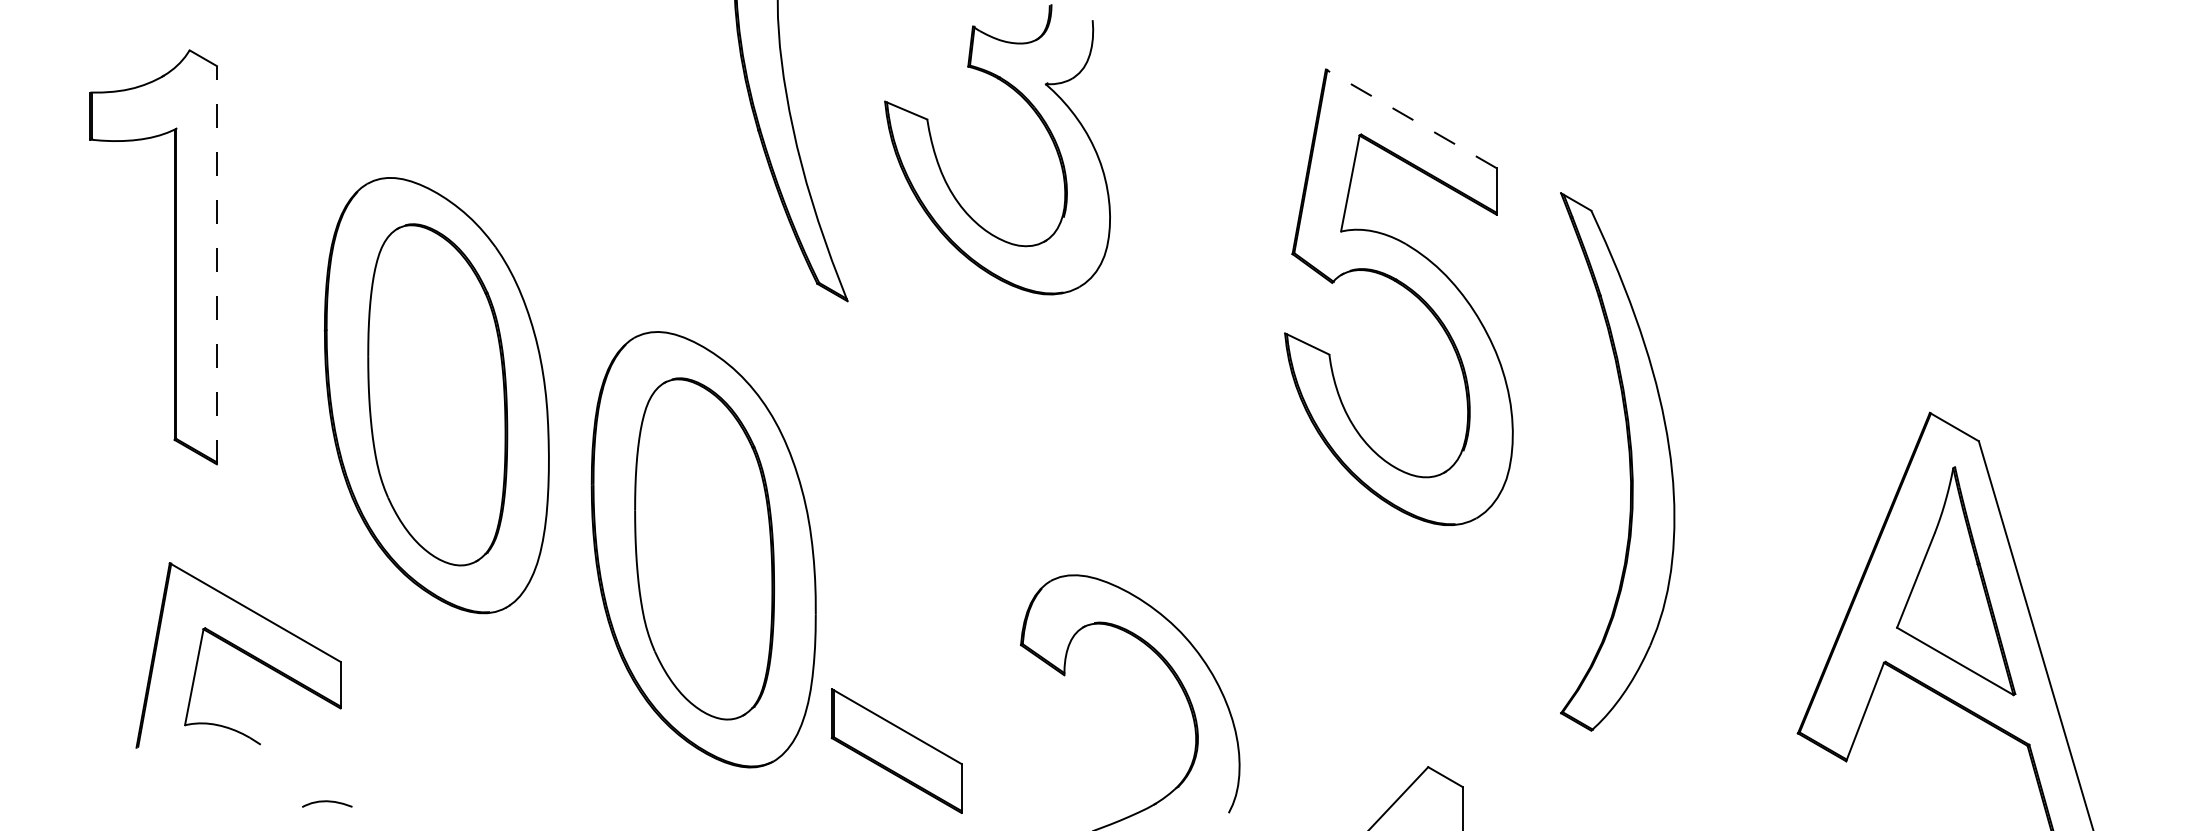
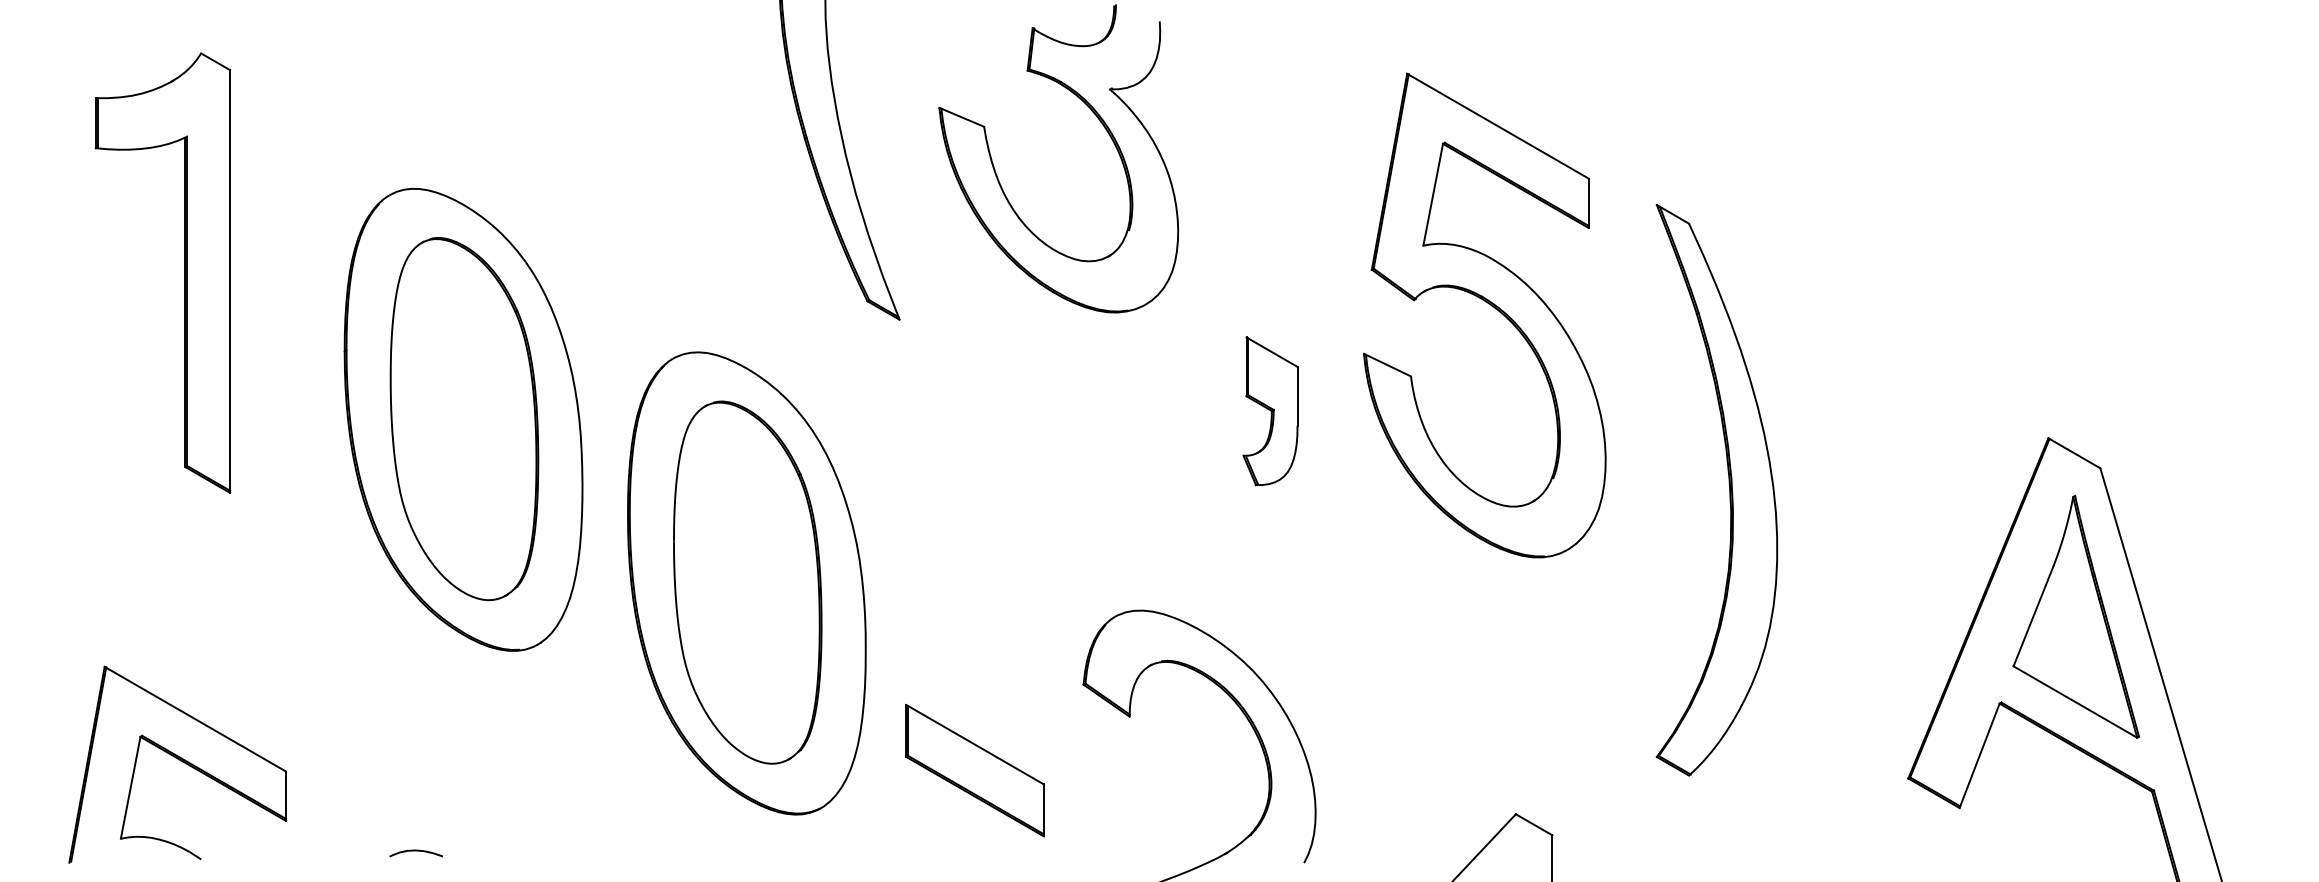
line: (1411, 118) -> (1498, 125), dashed -> solid
line: (216, 264) -> (229, 280), dashed -> solid
part: (1196, 387) -> (1269, 411), added
part: (238, 655) -> (177, 764), moved
part: (896, 750) -> (974, 770), moved
curve: (327, 802) -> (416, 851), moved

